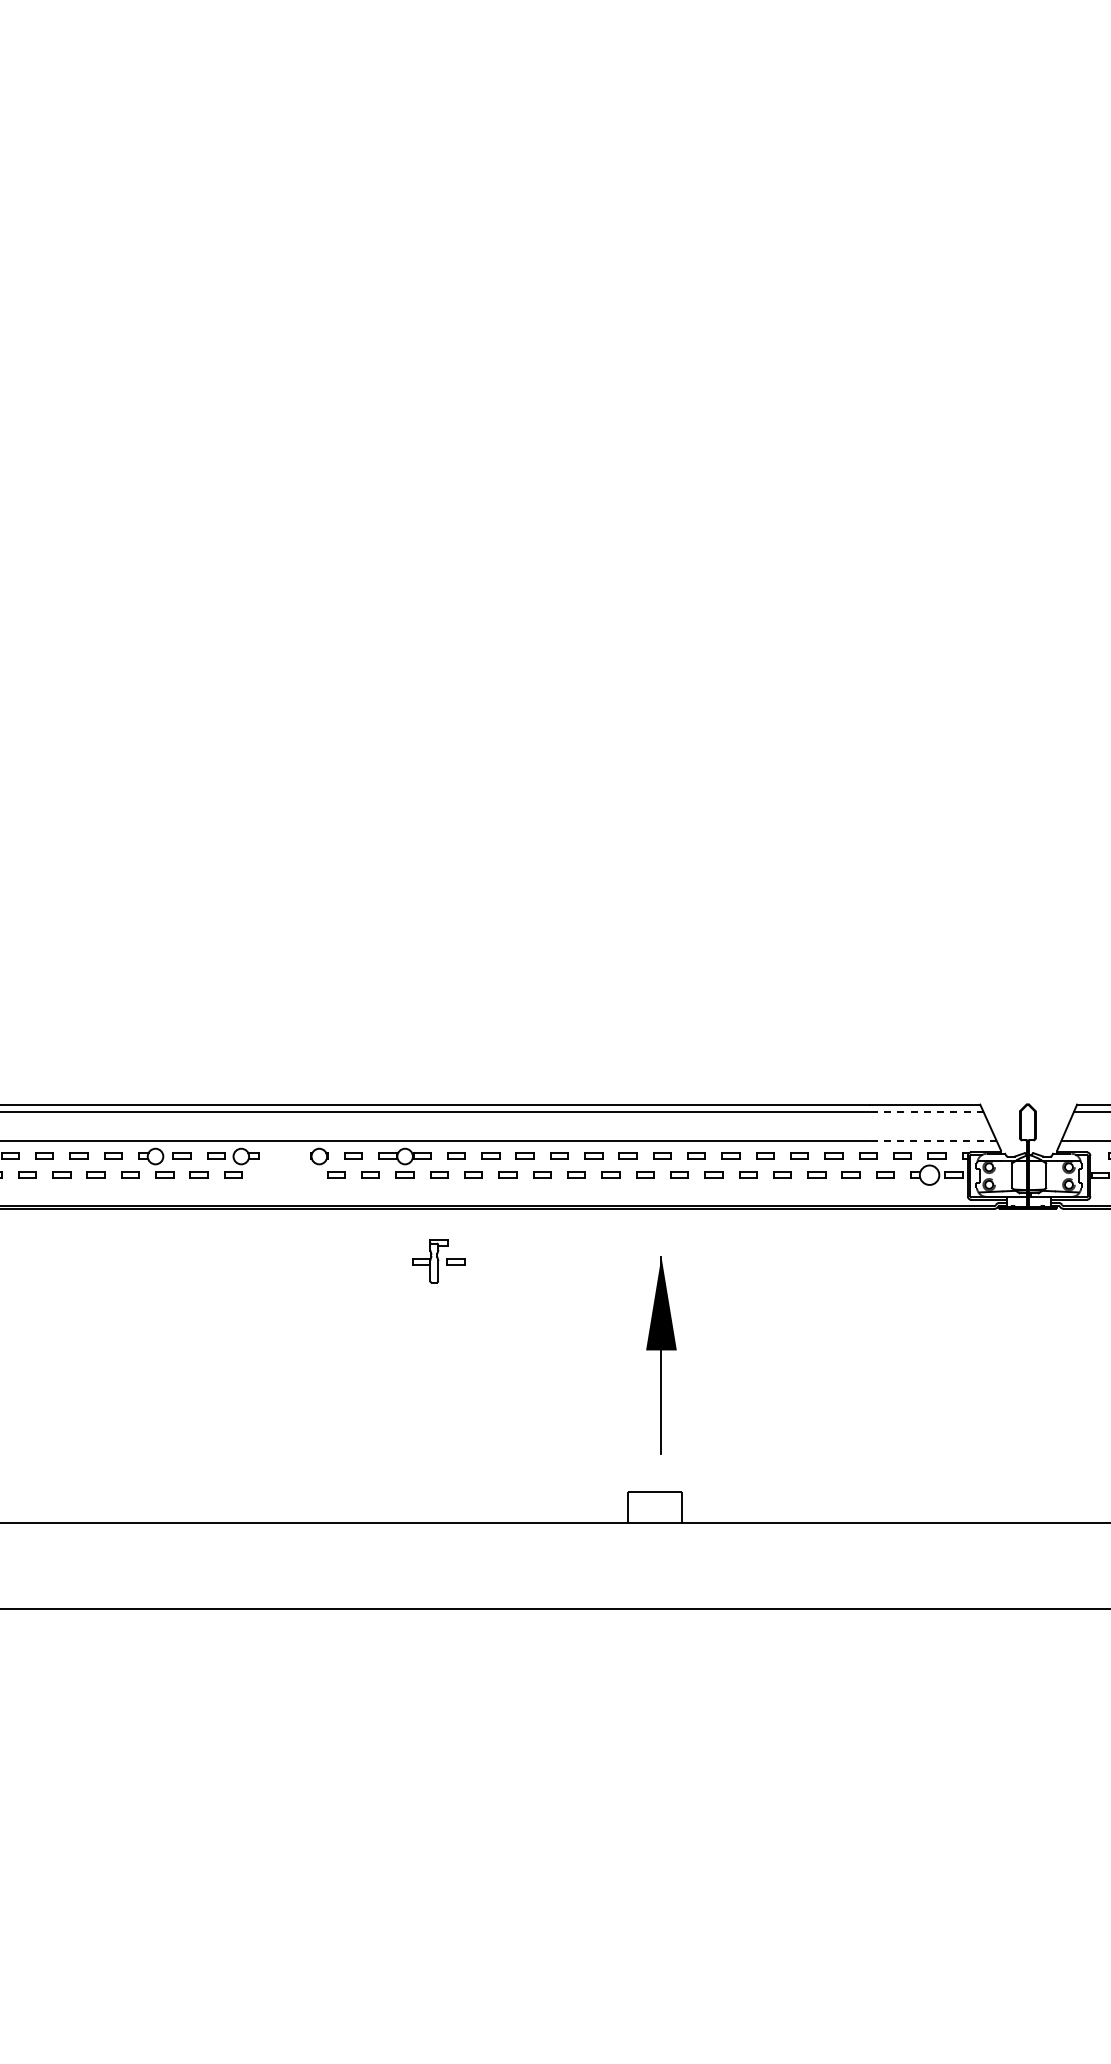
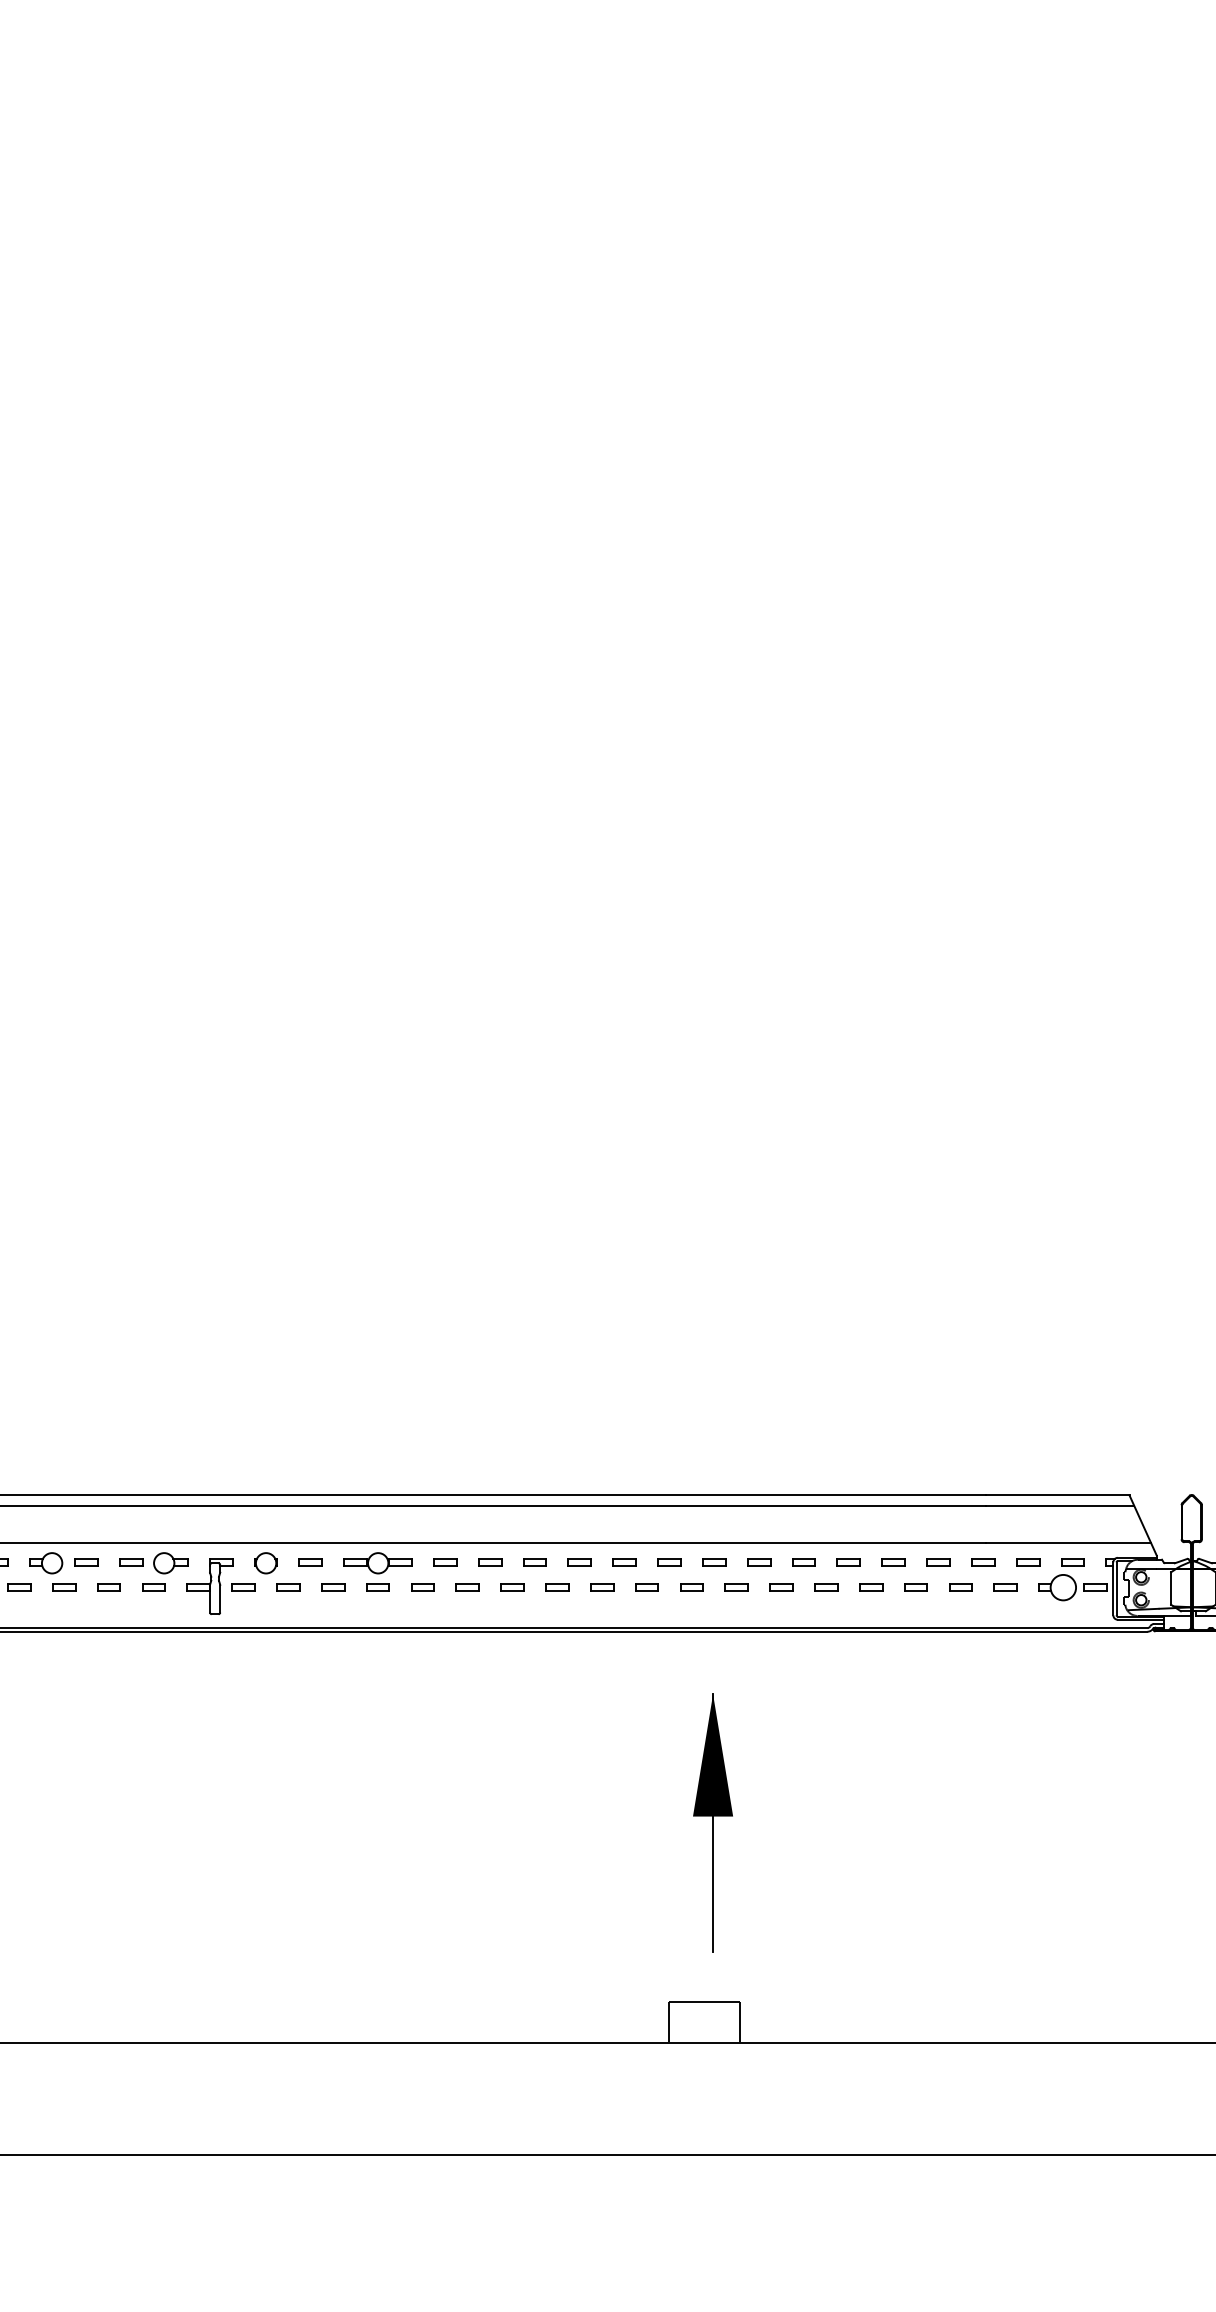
line: (927, 1112) -> (1060, 1505), dashed -> solid
line: (932, 1140) -> (1067, 1542), dashed -> solid
part: (438, 1261) -> (220, 1586), moved

